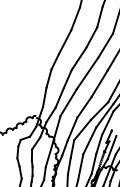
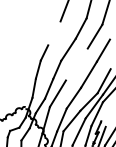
line: (64, 42) -> (53, 33), removed
line: (87, 73) -> (76, 64), removed

